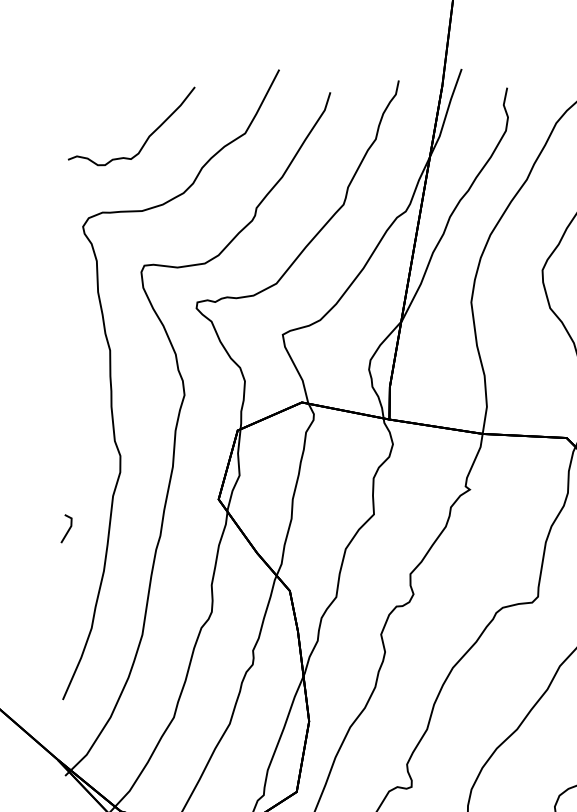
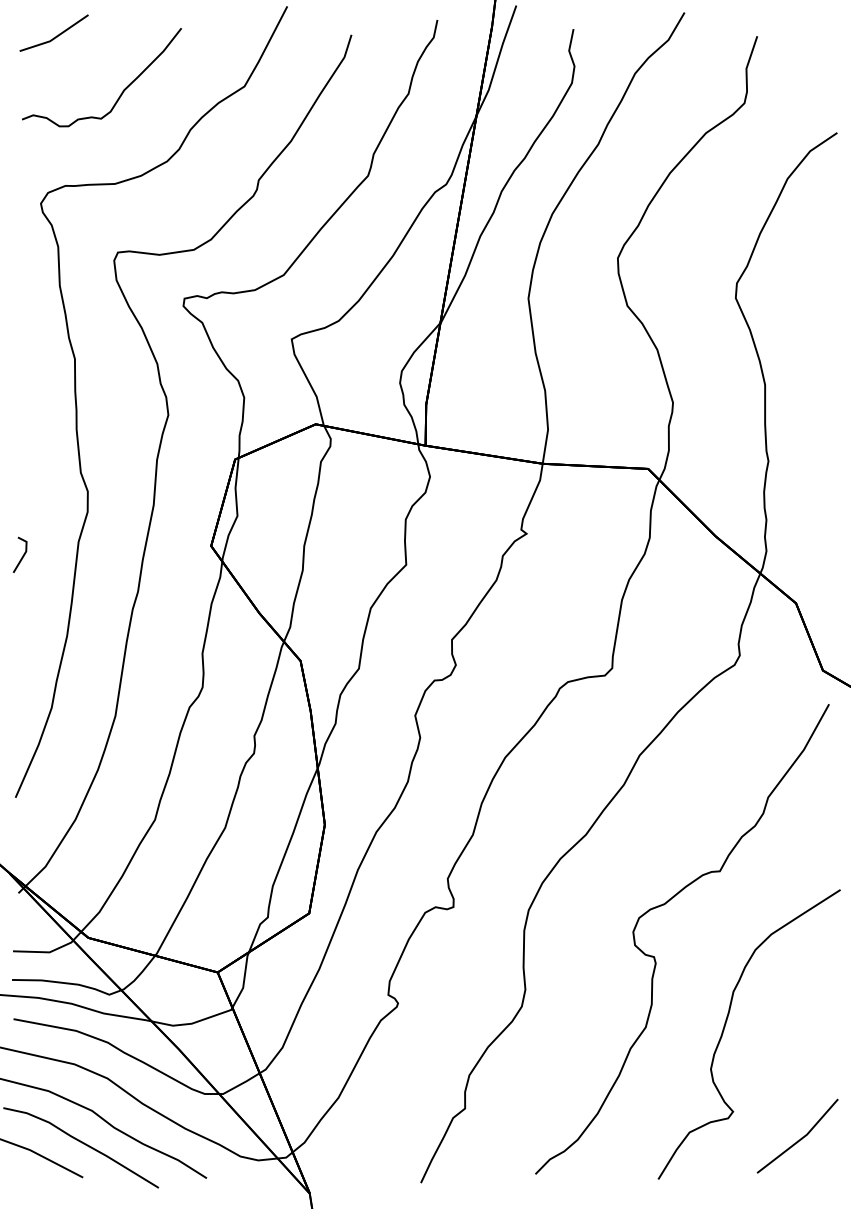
line: (95, 92) -> (56, 35), added
line: (68, 529) -> (22, 555), moved

